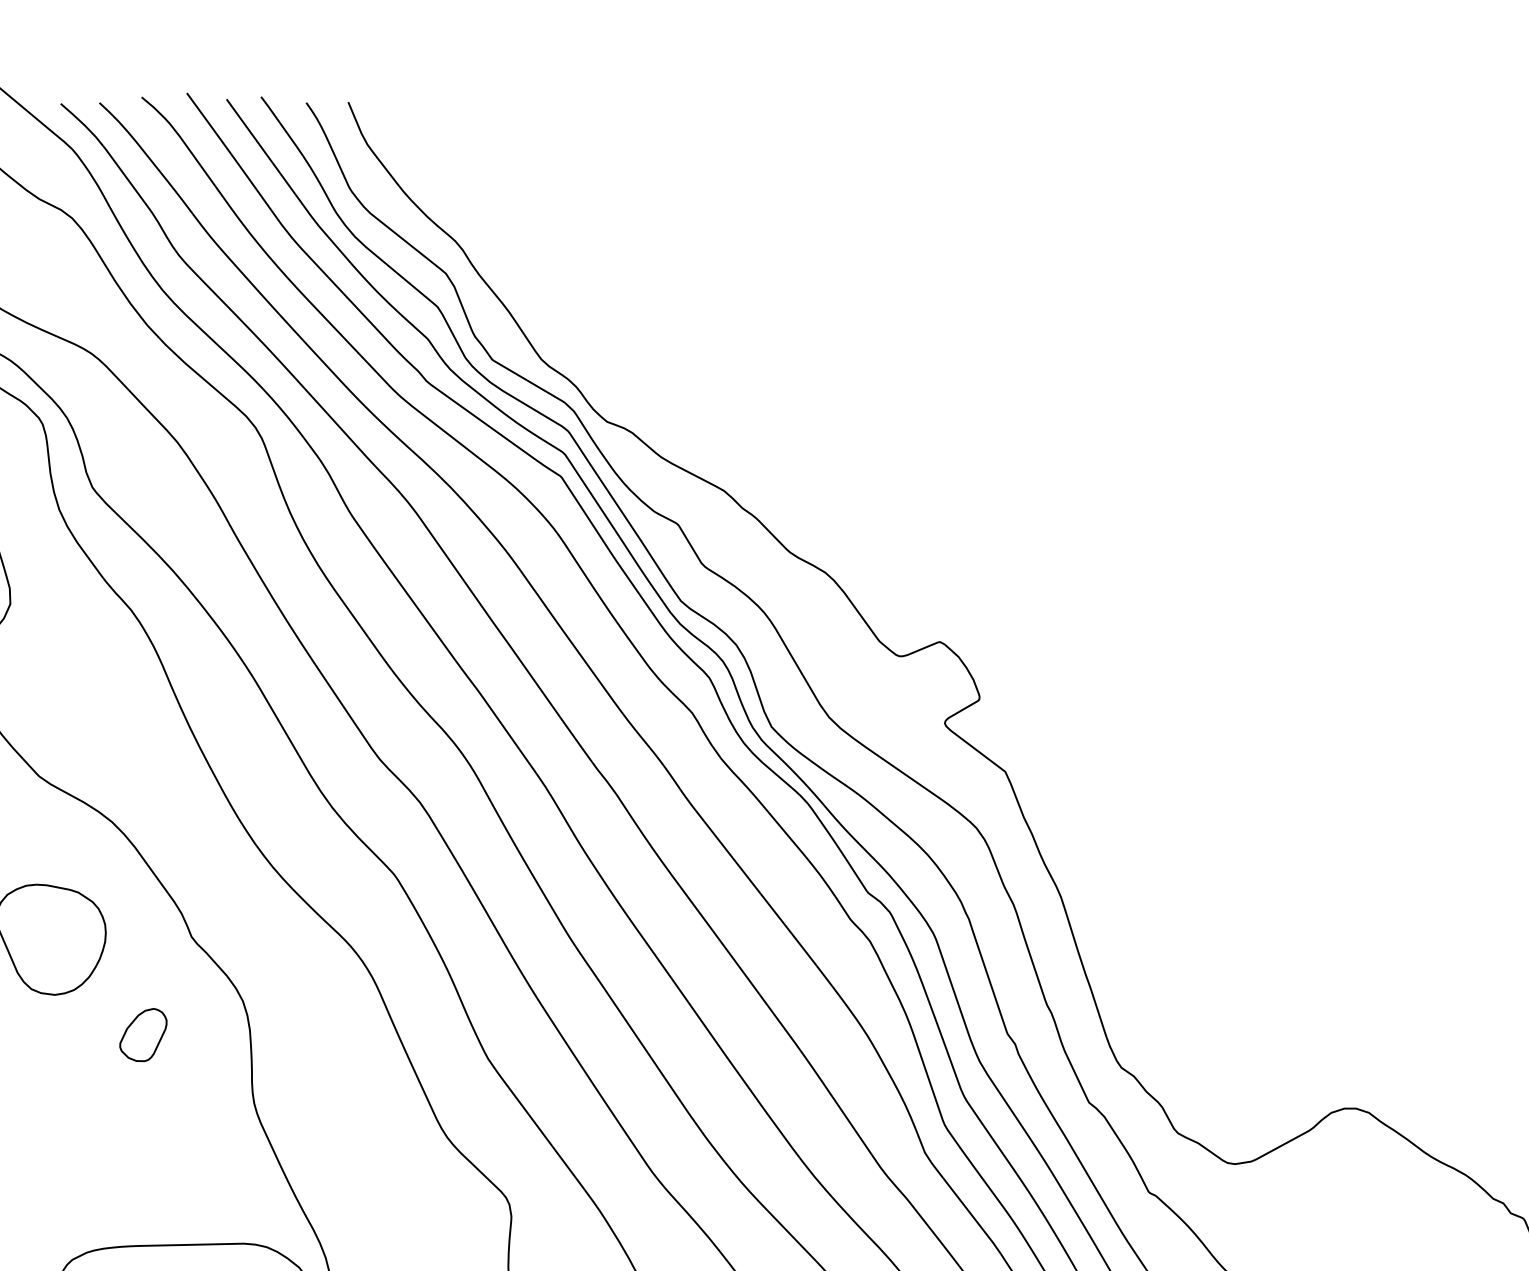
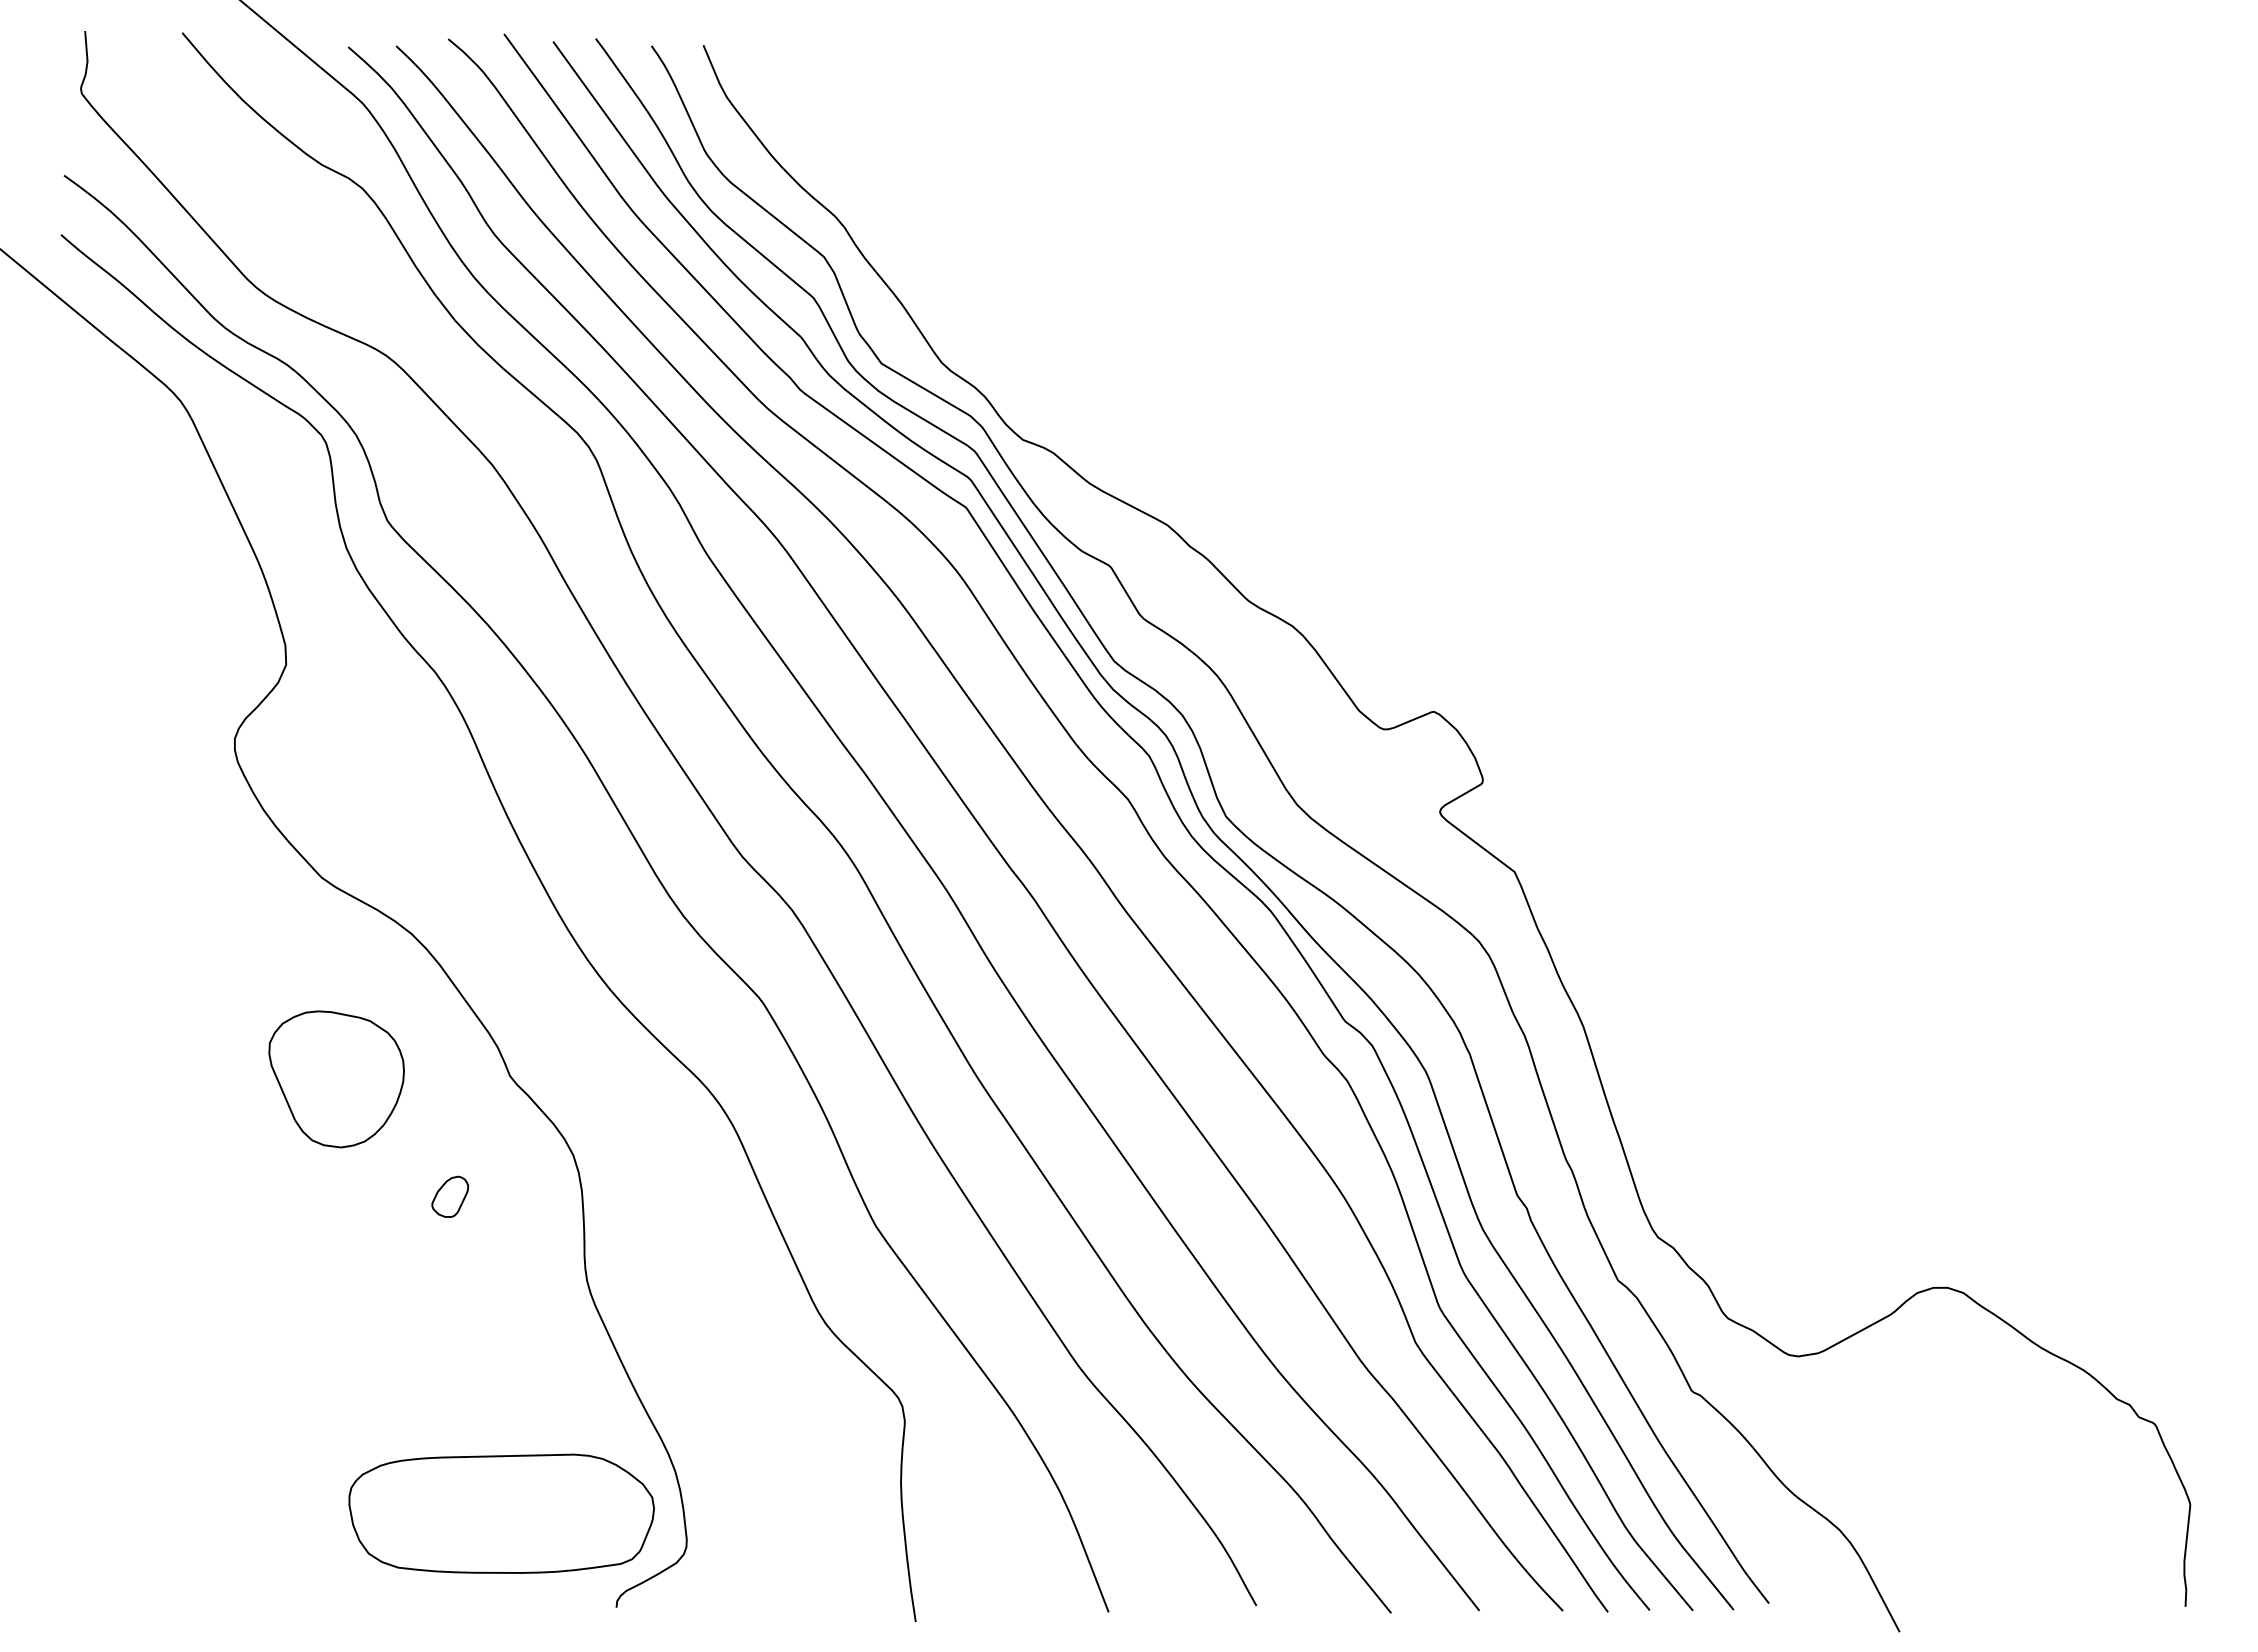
part: (142, 1034) -> (449, 1196), size x0.62

